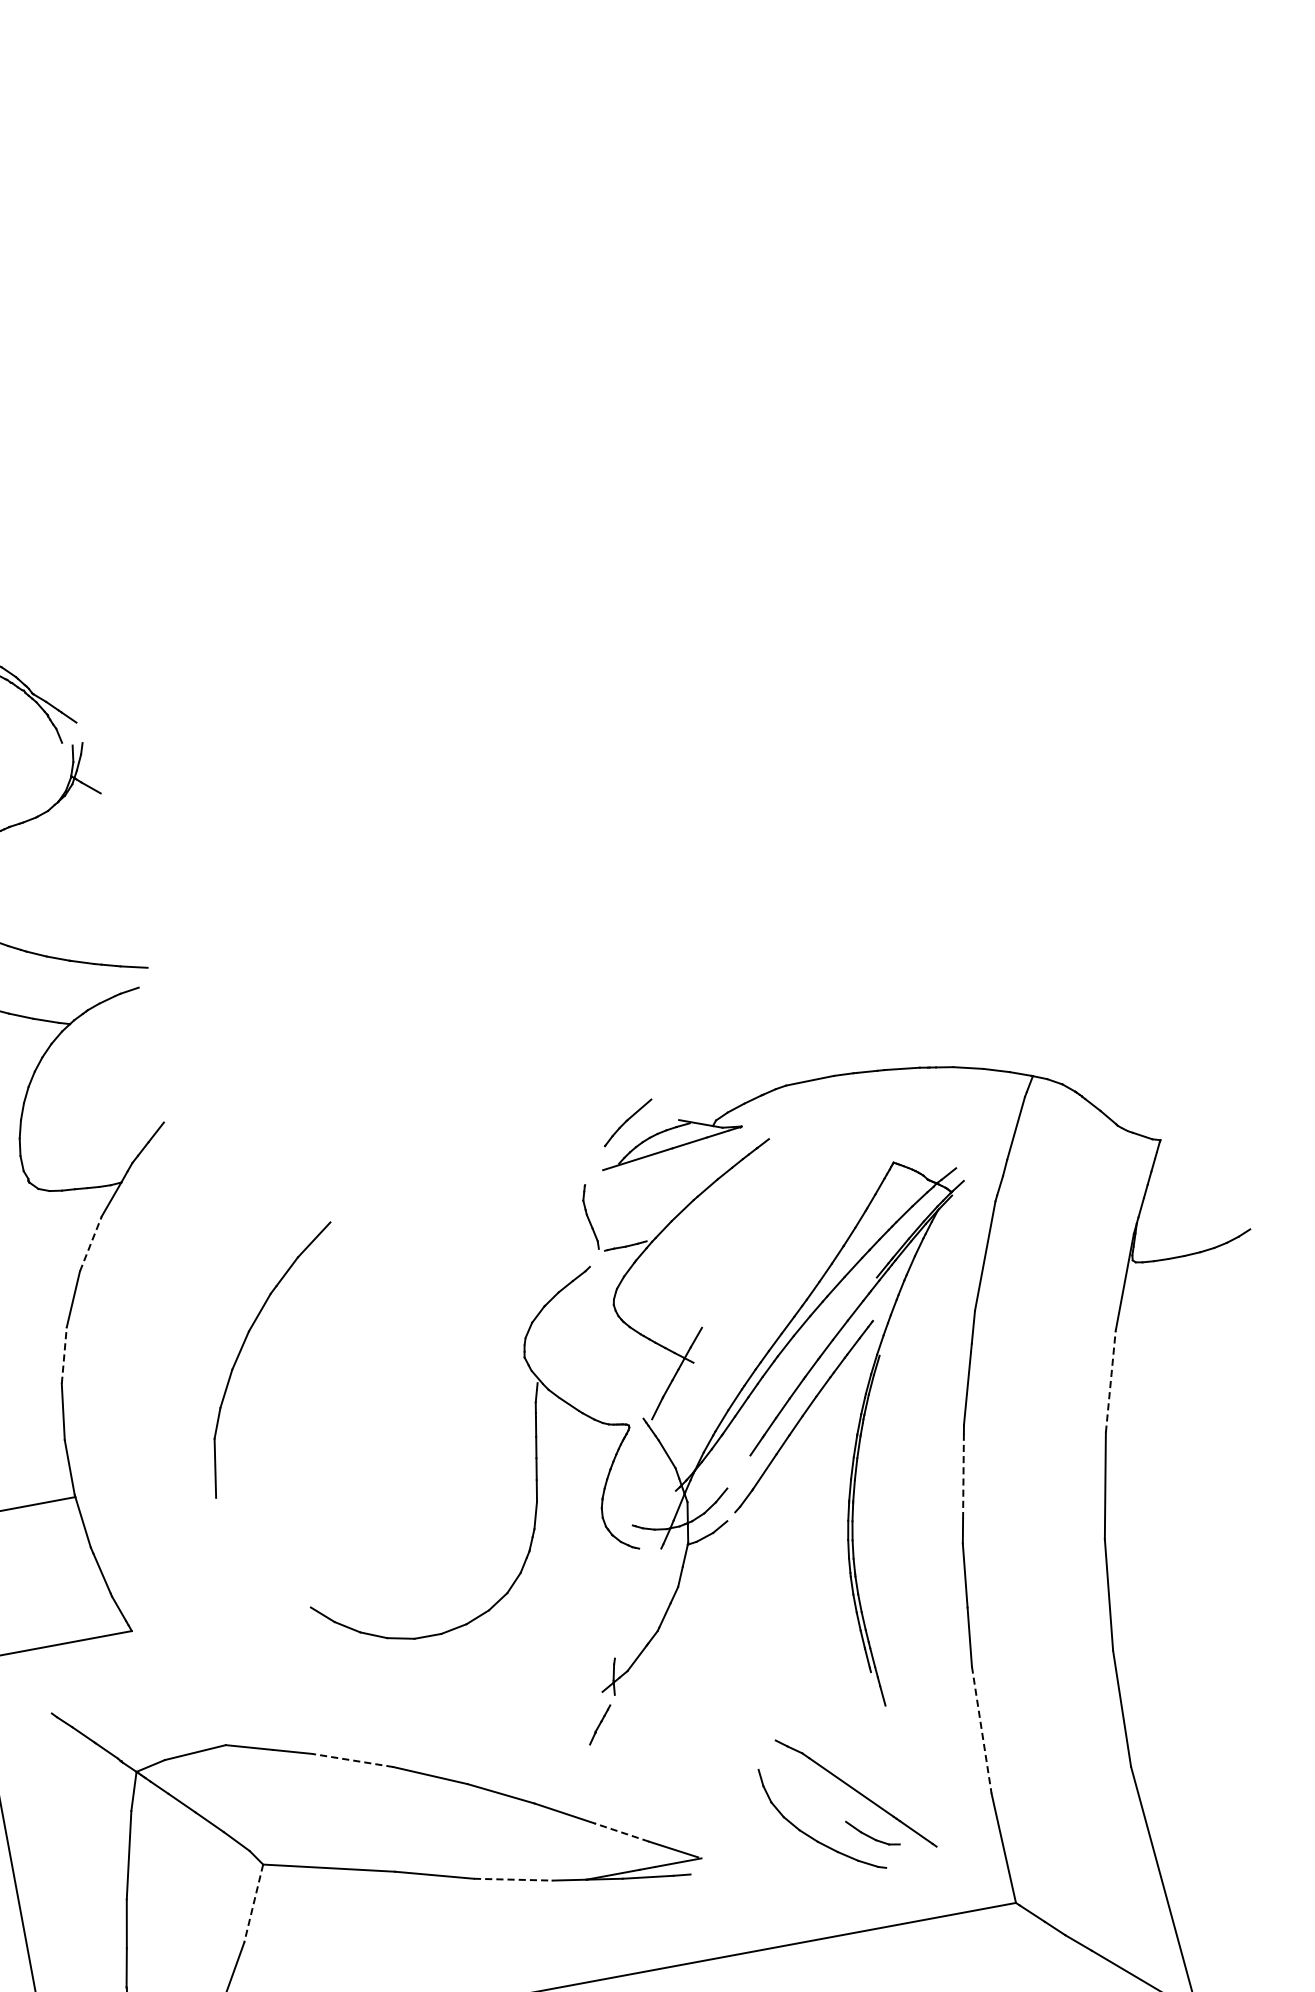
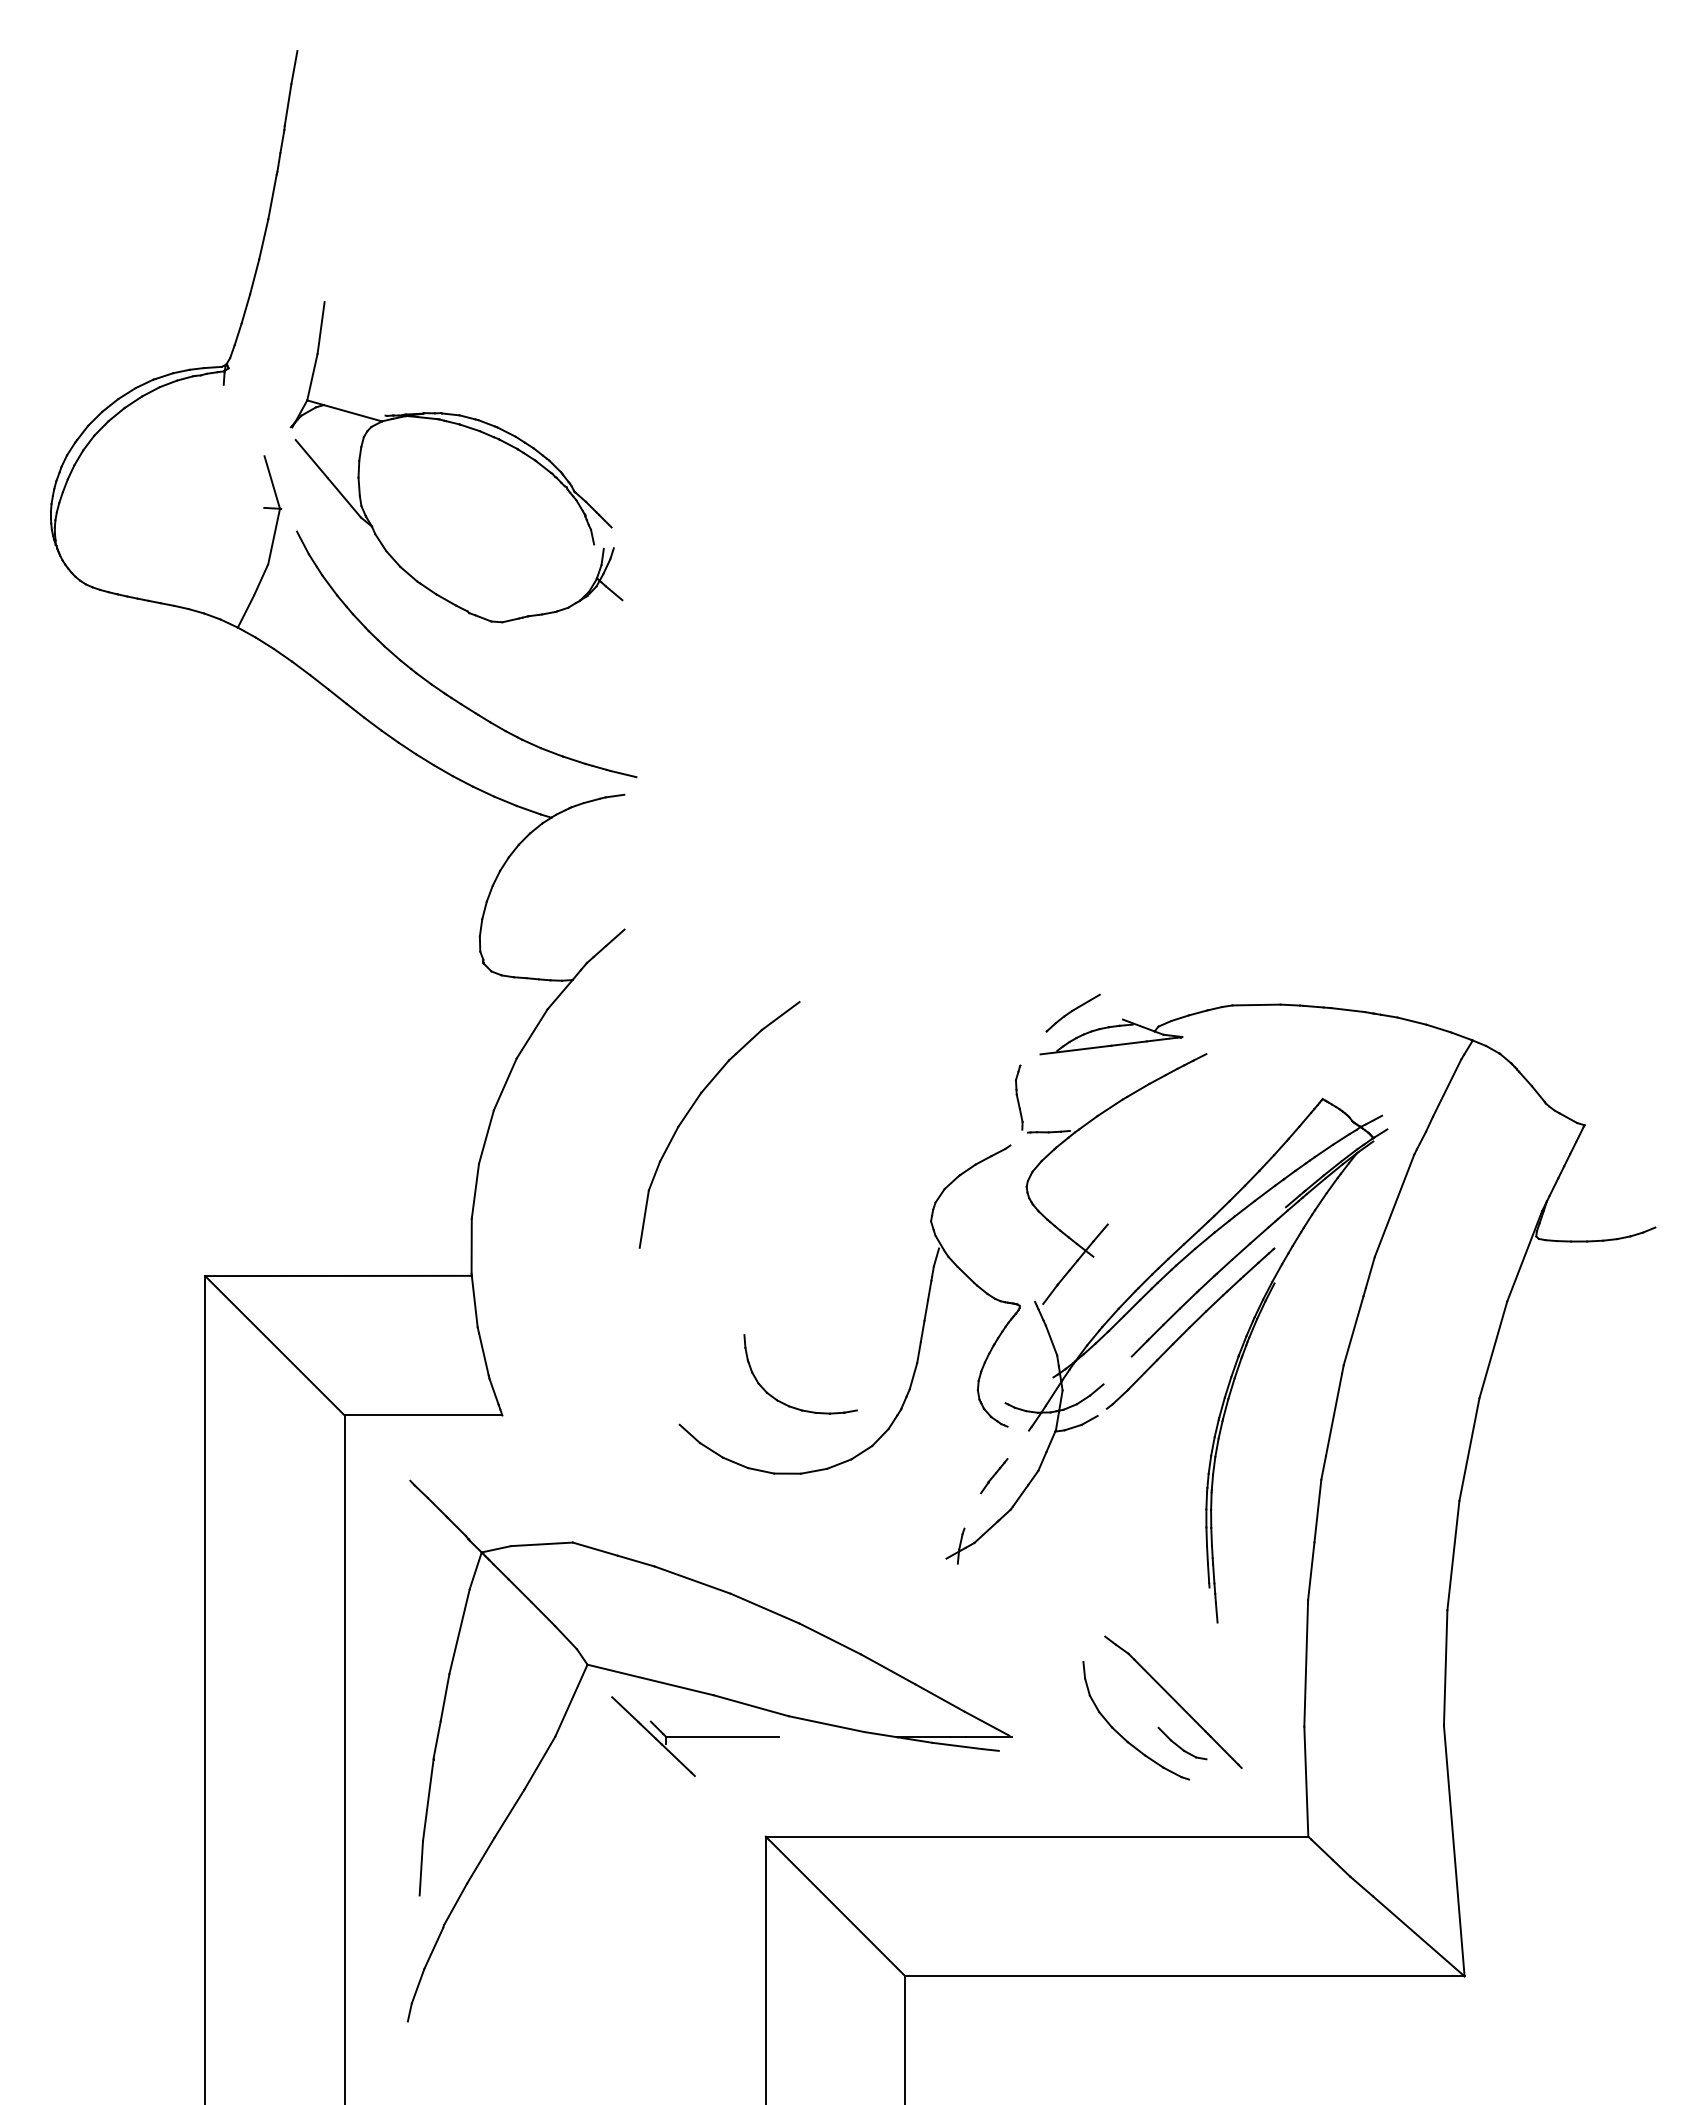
line: (91, 1243) -> (532, 1033), dashed -> solid
part: (243, 1346) -> (693, 1106), moved
line: (64, 1355) -> (486, 1137), dashed -> solid
line: (1110, 1381) -> (1493, 1349), dashed -> solid
line: (963, 1475) -> (1334, 1414), dashed -> solid
part: (418, 1567) -> (790, 1405), added
line: (600, 1725) -> (994, 1476), moved
line: (982, 1730) -> (1306, 1663), dashed -> solid
line: (352, 1759) -> (692, 1579), dashed -> solid
line: (621, 1832) -> (939, 1697), dashed -> solid
line: (513, 1880) -> (826, 1724), dashed -> solid
line: (253, 1904) -> (571, 1701), dashed -> solid
part: (384, 1916) -> (695, 1736), added

